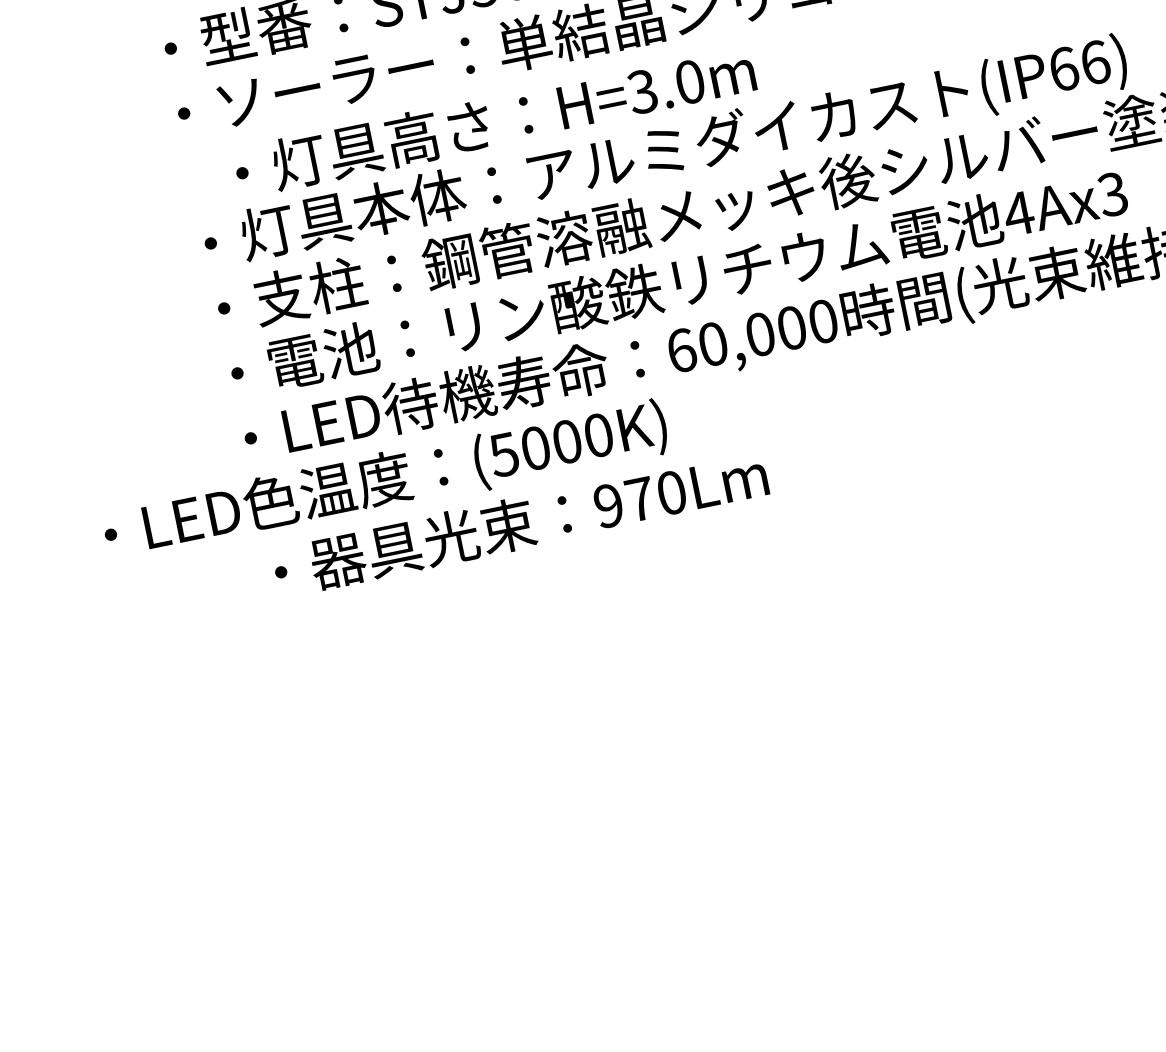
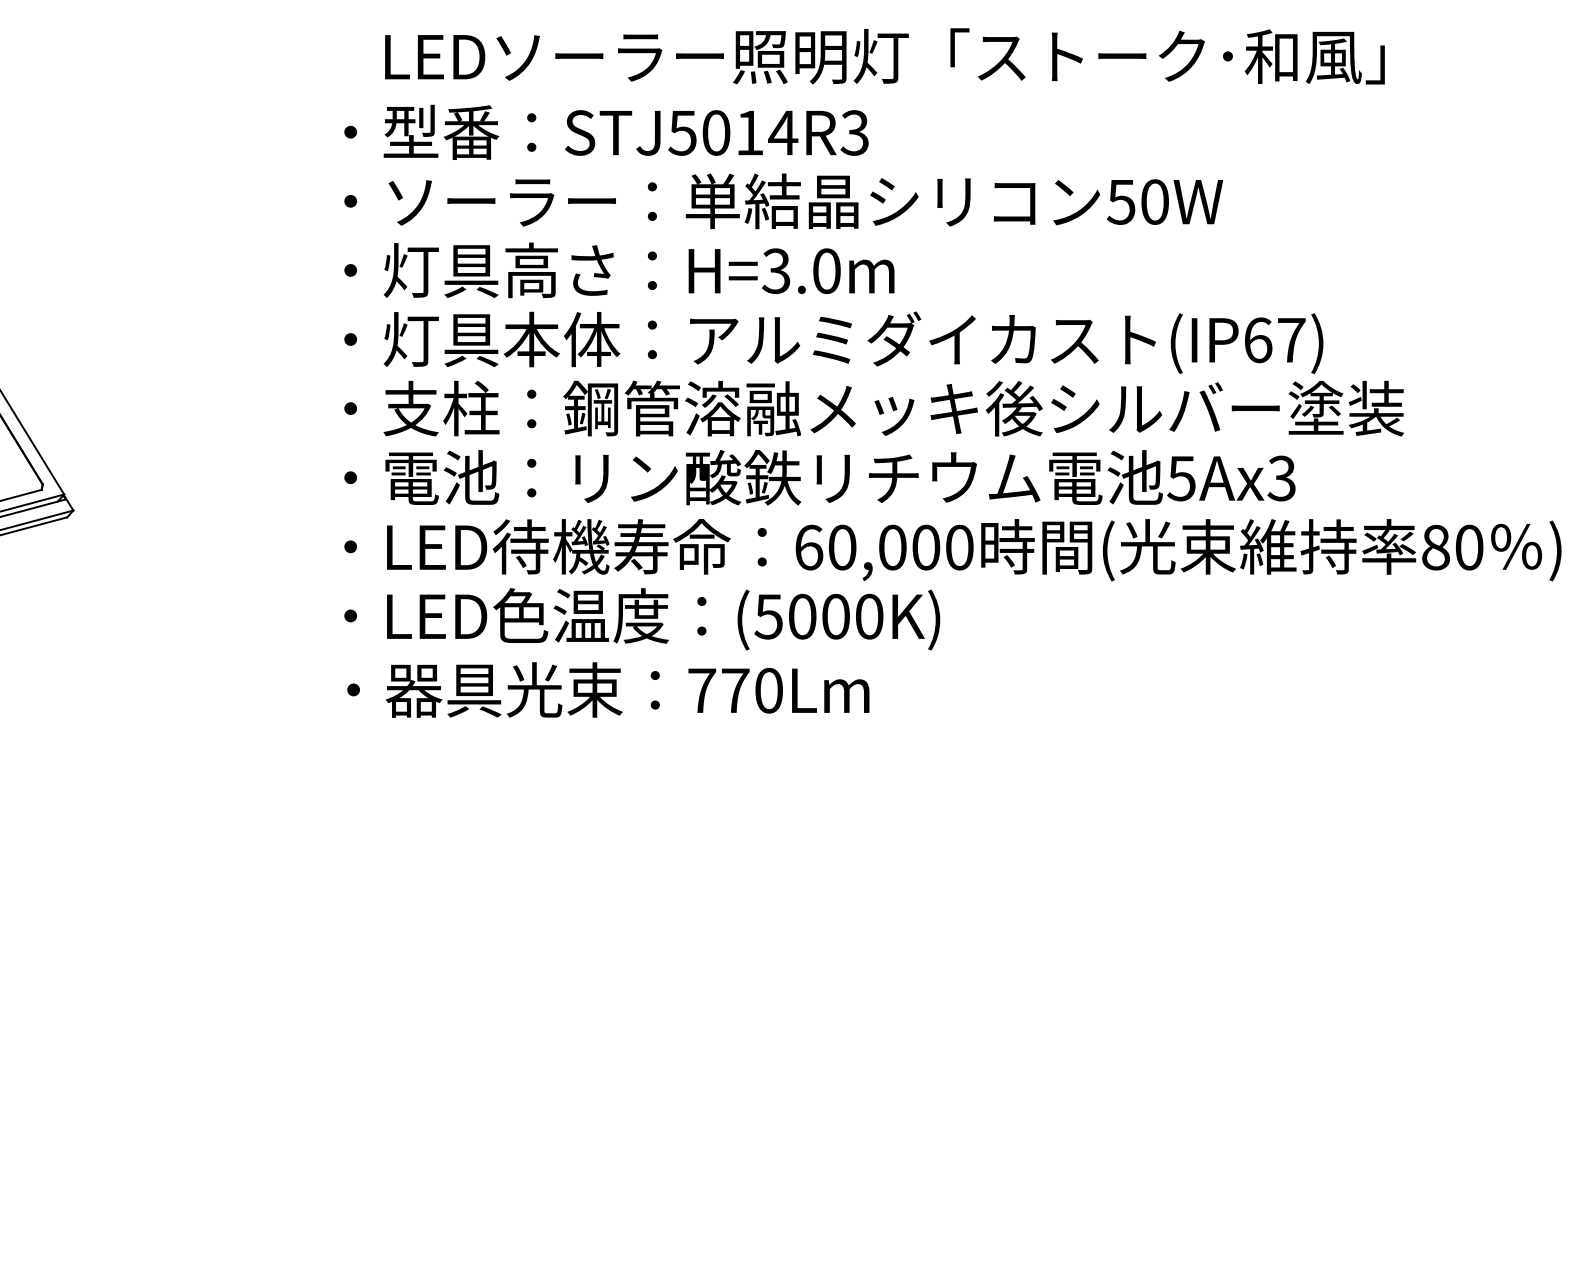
text: (1095, 62) -> (1291, 340), (IP66) -> (IP67)
text: (495, 121) -> (619, 270), moved
text: (1018, 213) -> (1181, 478), 4Ax3 -> 5Ax3
text: (385, 481) -> (642, 619), moved
text: (609, 505) -> (702, 690), 970Lm -> 770Lm

